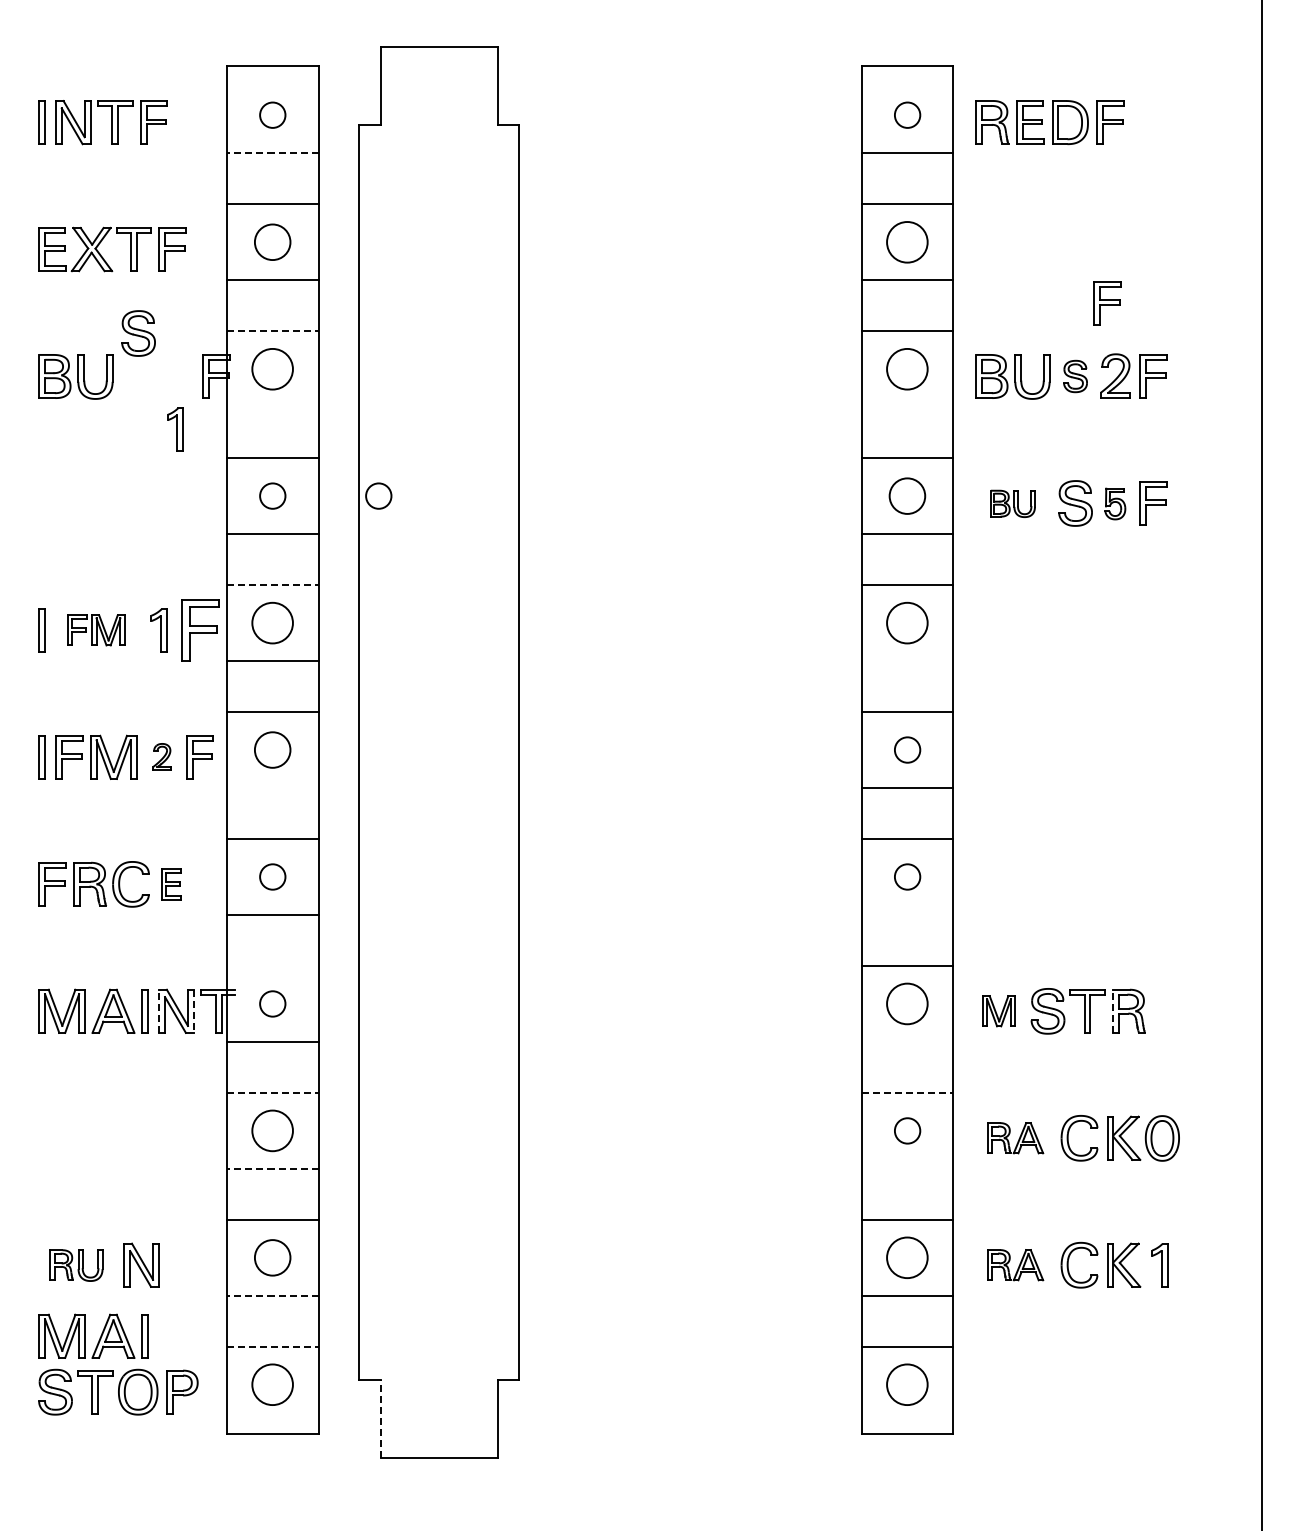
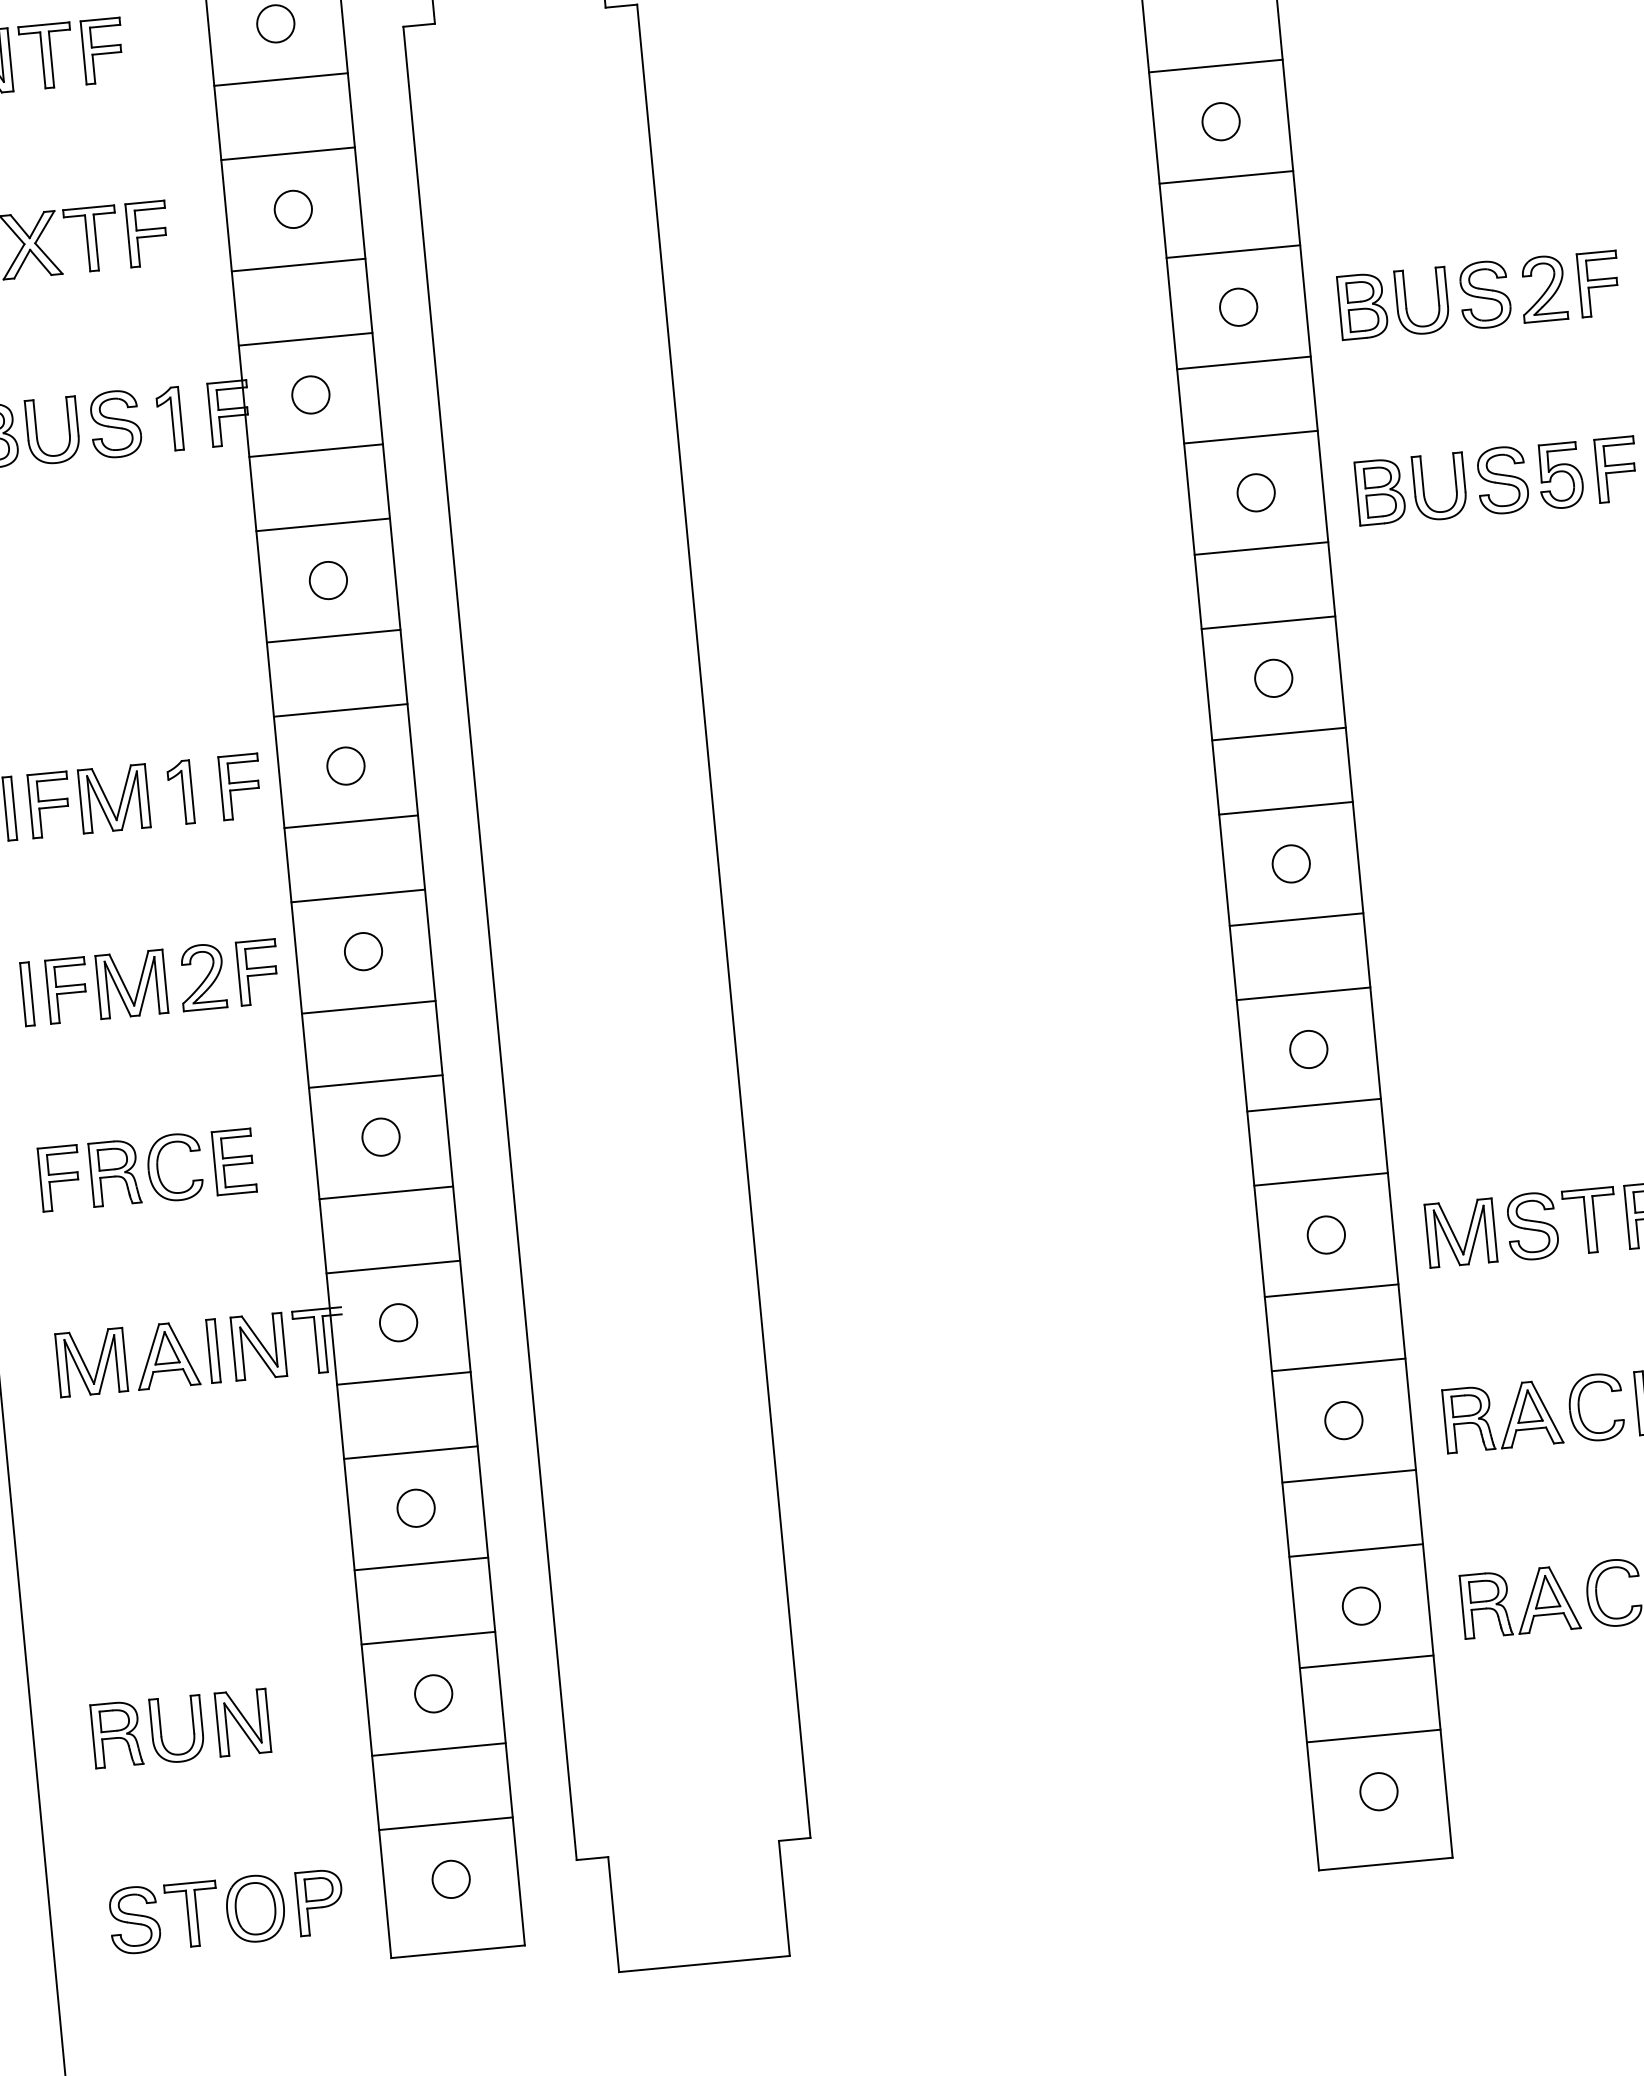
line: (272, 153) -> (280, 79), dashed -> solid
circle: (272, 241) -> (292, 208), size x0.71
circle: (907, 241) -> (1220, 120), size x0.62
part: (1107, 303) -> (1521, 183), removed
line: (272, 331) -> (305, 339), dashed -> solid
part: (138, 333) -> (115, 424), moved
circle: (272, 368) -> (310, 394), size x0.62
circle: (907, 368) -> (1238, 306), size x0.62
part: (1075, 376) -> (1485, 294), size x1.43
line: (272, 407) -> (315, 451), added
line: (907, 407) -> (1243, 363), added
part: (175, 429) -> (169, 419), moved
circle: (378, 495) -> (482, 565), removed
circle: (907, 495) -> (1255, 491), size x0.71
part: (1012, 503) -> (1410, 489), size x1.67
part: (1115, 503) -> (1561, 474), size x1.43
line: (272, 585) -> (340, 711), dashed -> solid
circle: (272, 622) -> (345, 765), size x0.62
circle: (907, 622) -> (1273, 677), size x0.62
part: (96, 629) -> (89, 799), size x1.43
part: (199, 630) -> (239, 787), size x0.71
line: (907, 661) -> (1278, 734), added
circle: (272, 749) -> (363, 950), size x0.71
part: (161, 756) -> (201, 976), size x1.67
line: (272, 788) -> (368, 1007), added
part: (171, 884) -> (234, 1162), size x1.43
line: (907, 915) -> (1314, 1105), added
line: (272, 965) -> (392, 1266), added
circle: (907, 1003) -> (1326, 1234), size x0.62
part: (998, 1010) -> (1460, 1232), size x1.43
line: (159, 1011) -> (234, 1349), dashed -> solid
line: (193, 1011) -> (283, 1344), dashed -> solid
line: (1112, 1011) -> (1626, 1217), dashed -> solid
line: (907, 1042) -> (1331, 1291), added
line: (272, 1092) -> (410, 1452), dashed -> solid
line: (907, 1092) -> (1338, 1364), dashed -> solid
circle: (272, 1130) -> (415, 1507), size x0.62
part: (1015, 1137) -> (1502, 1415), size x1.43
line: (272, 1169) -> (421, 1564), dashed -> solid
line: (907, 1169) -> (1349, 1476), added
circle: (272, 1257) -> (433, 1693), size x0.71
circle: (907, 1257) -> (1361, 1605), size x0.62
part: (1015, 1264) -> (1520, 1600), size x1.43
part: (76, 1265) -> (147, 1732), size x1.43
line: (272, 1295) -> (438, 1748), dashed -> solid
part: (99, 1337) -> (191, 1834), removed
line: (272, 1346) -> (445, 1823), dashed -> solid
circle: (272, 1384) -> (450, 1878), size x0.62
circle: (907, 1384) -> (1378, 1791), size x0.62
line: (380, 1418) -> (613, 1913), dashed -> solid

